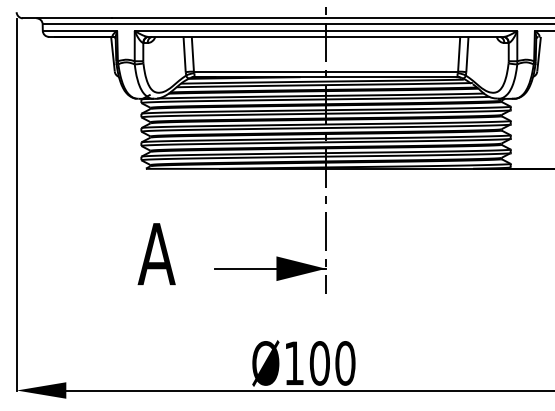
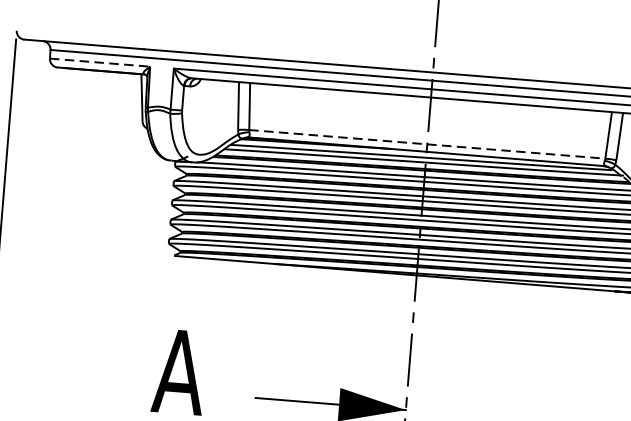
line: (80, 30) -> (100, 62), solid -> dashed
line: (326, 71) -> (427, 144), solid -> dashed

